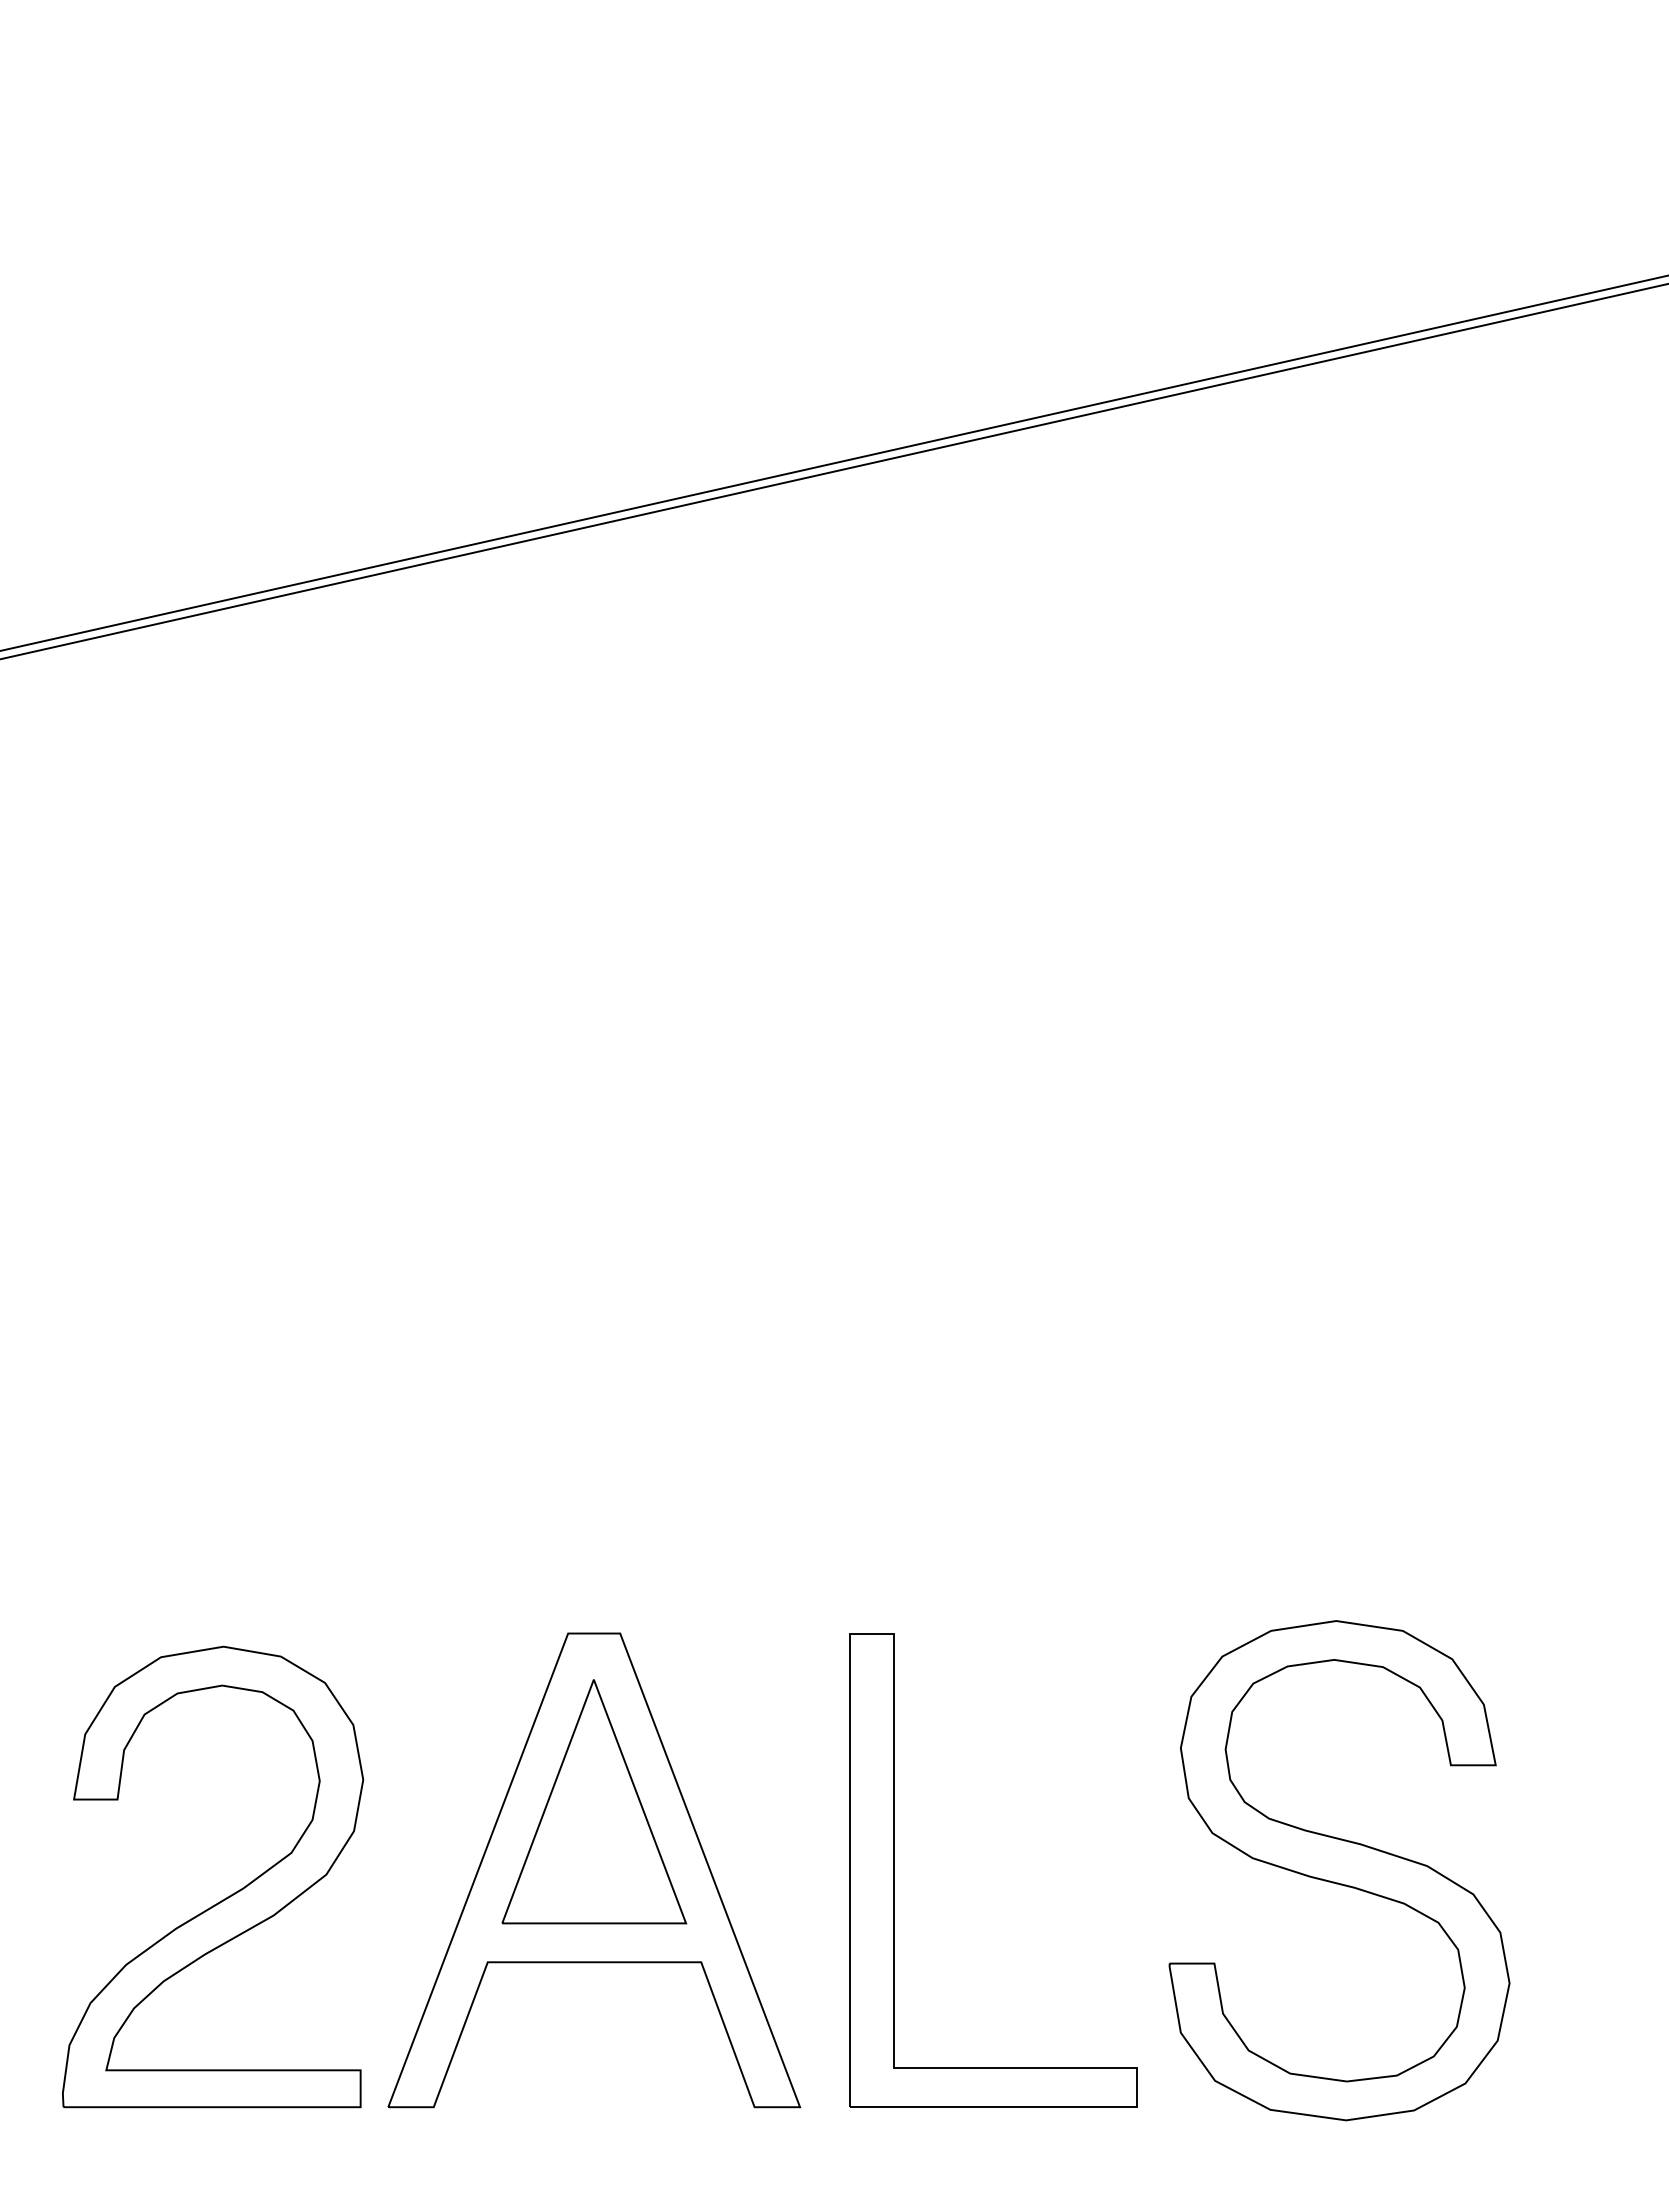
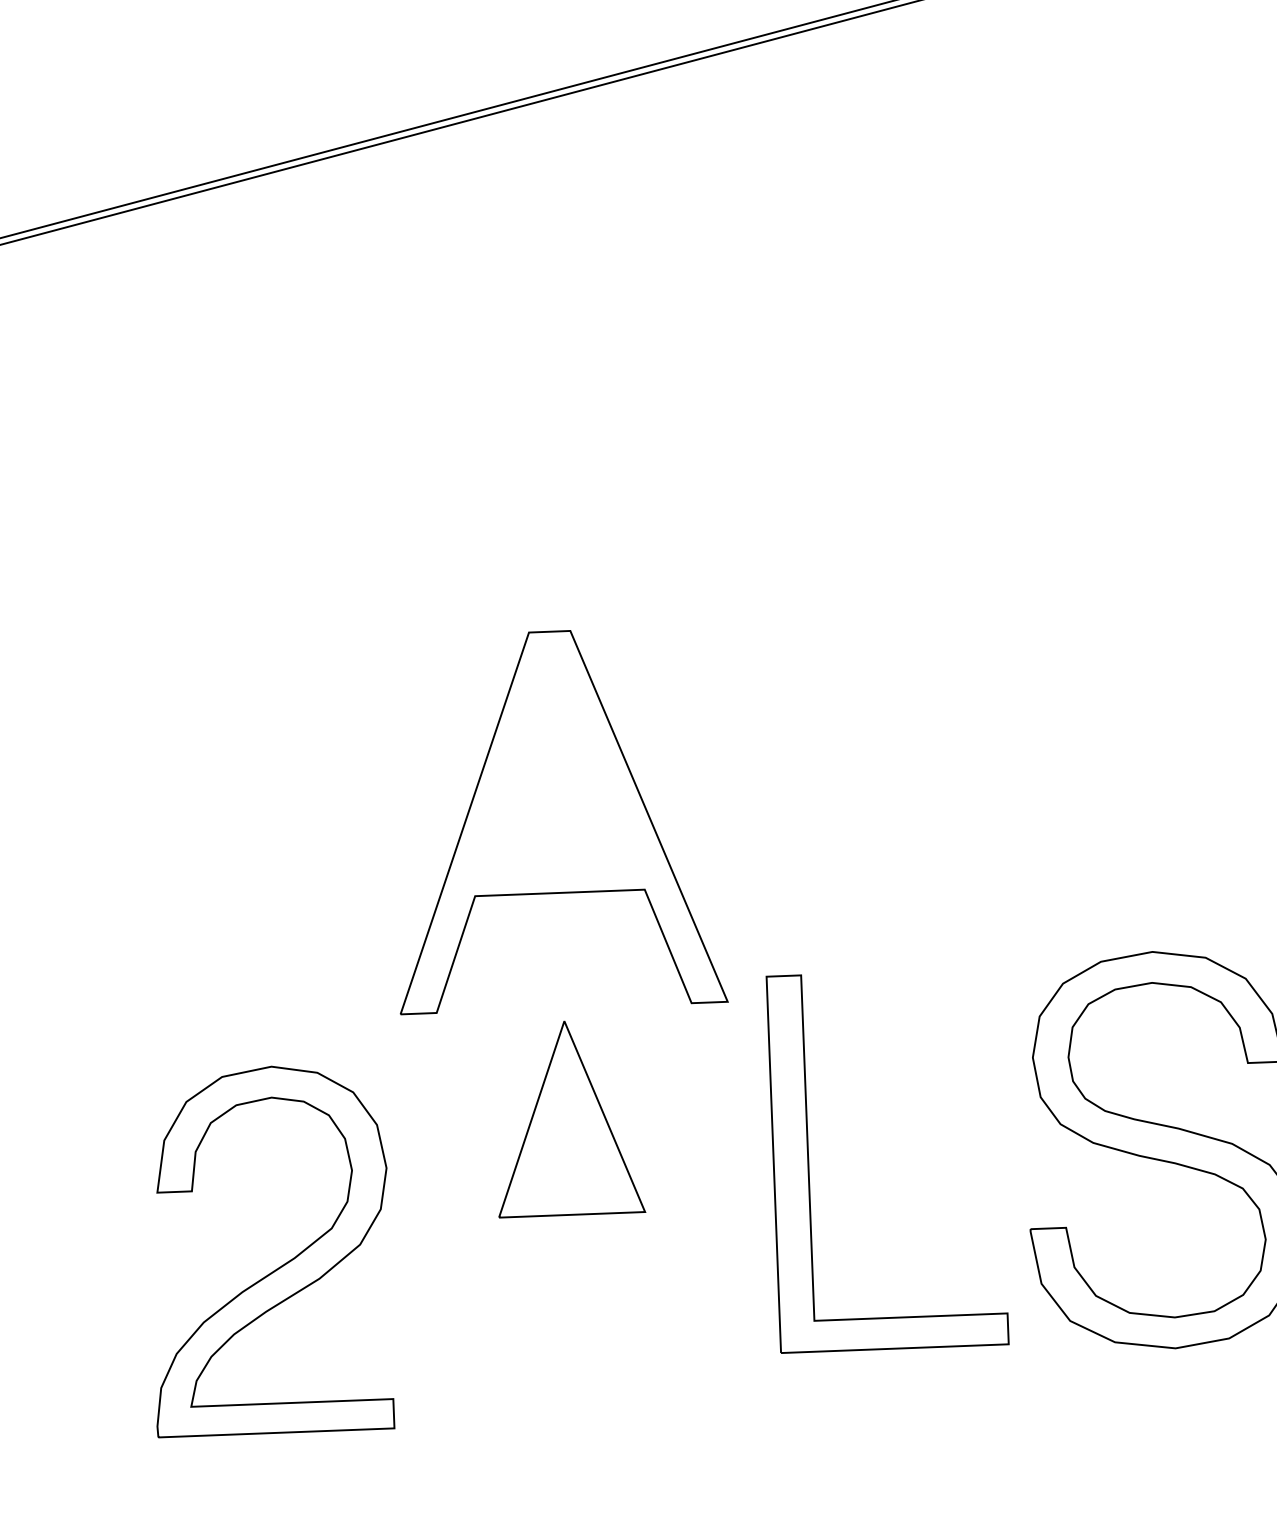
part: (594, 1870) -> (557, 820), moved
part: (227, 1896) -> (282, 1265), moved

